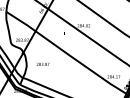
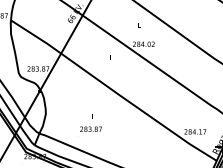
text: (42, 63) -> (90, 127), moved

